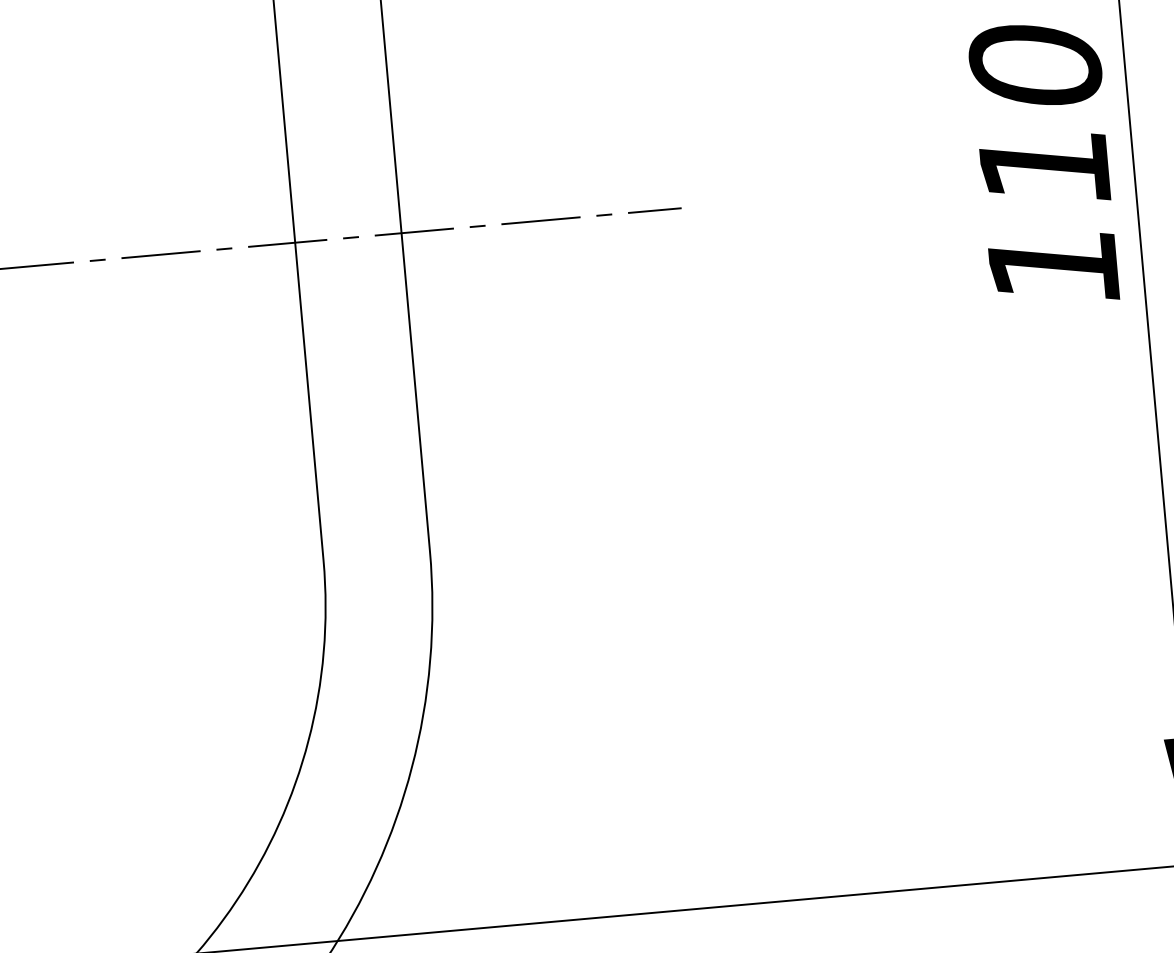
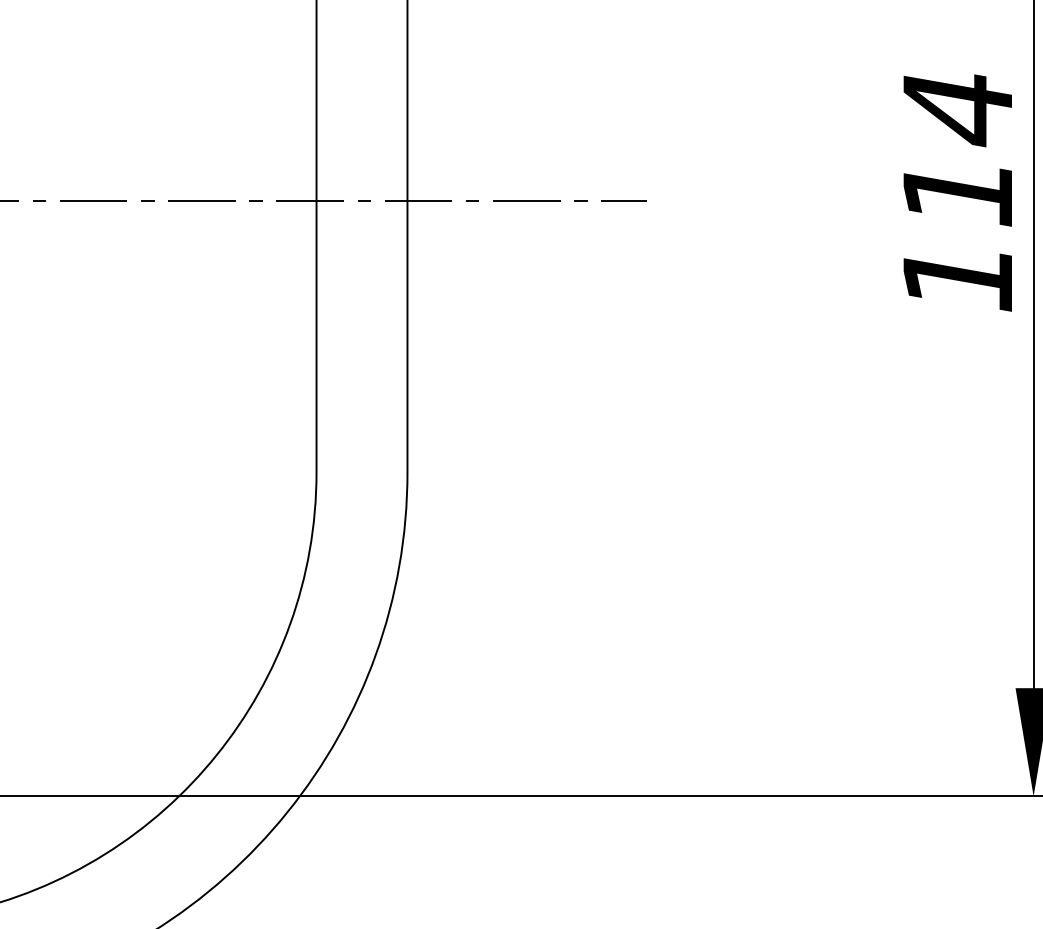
text: (1035, 67) -> (957, 108), 110 -> 114

